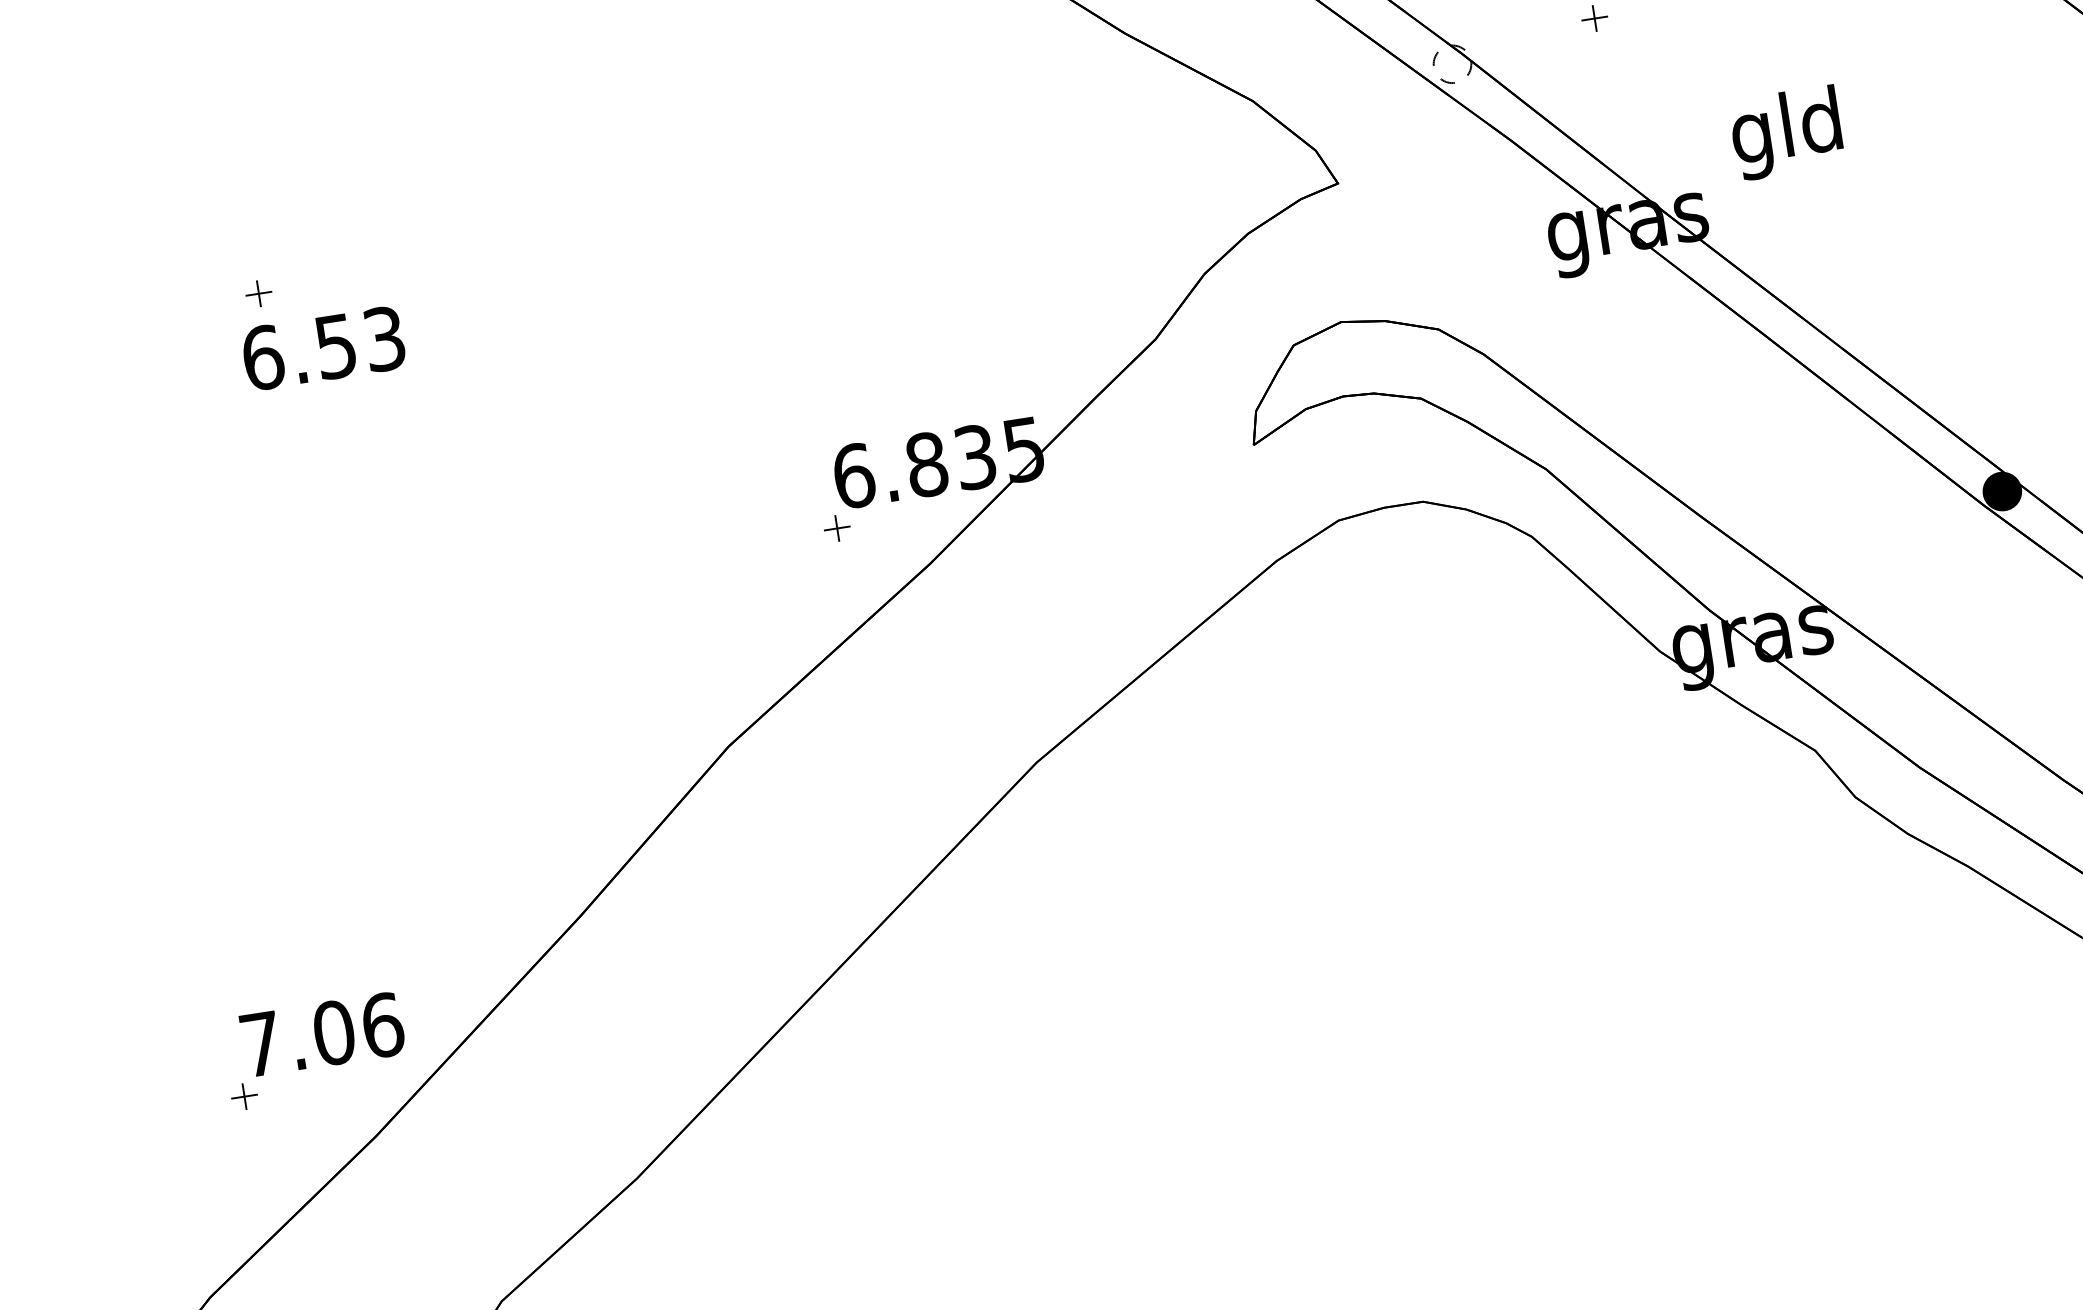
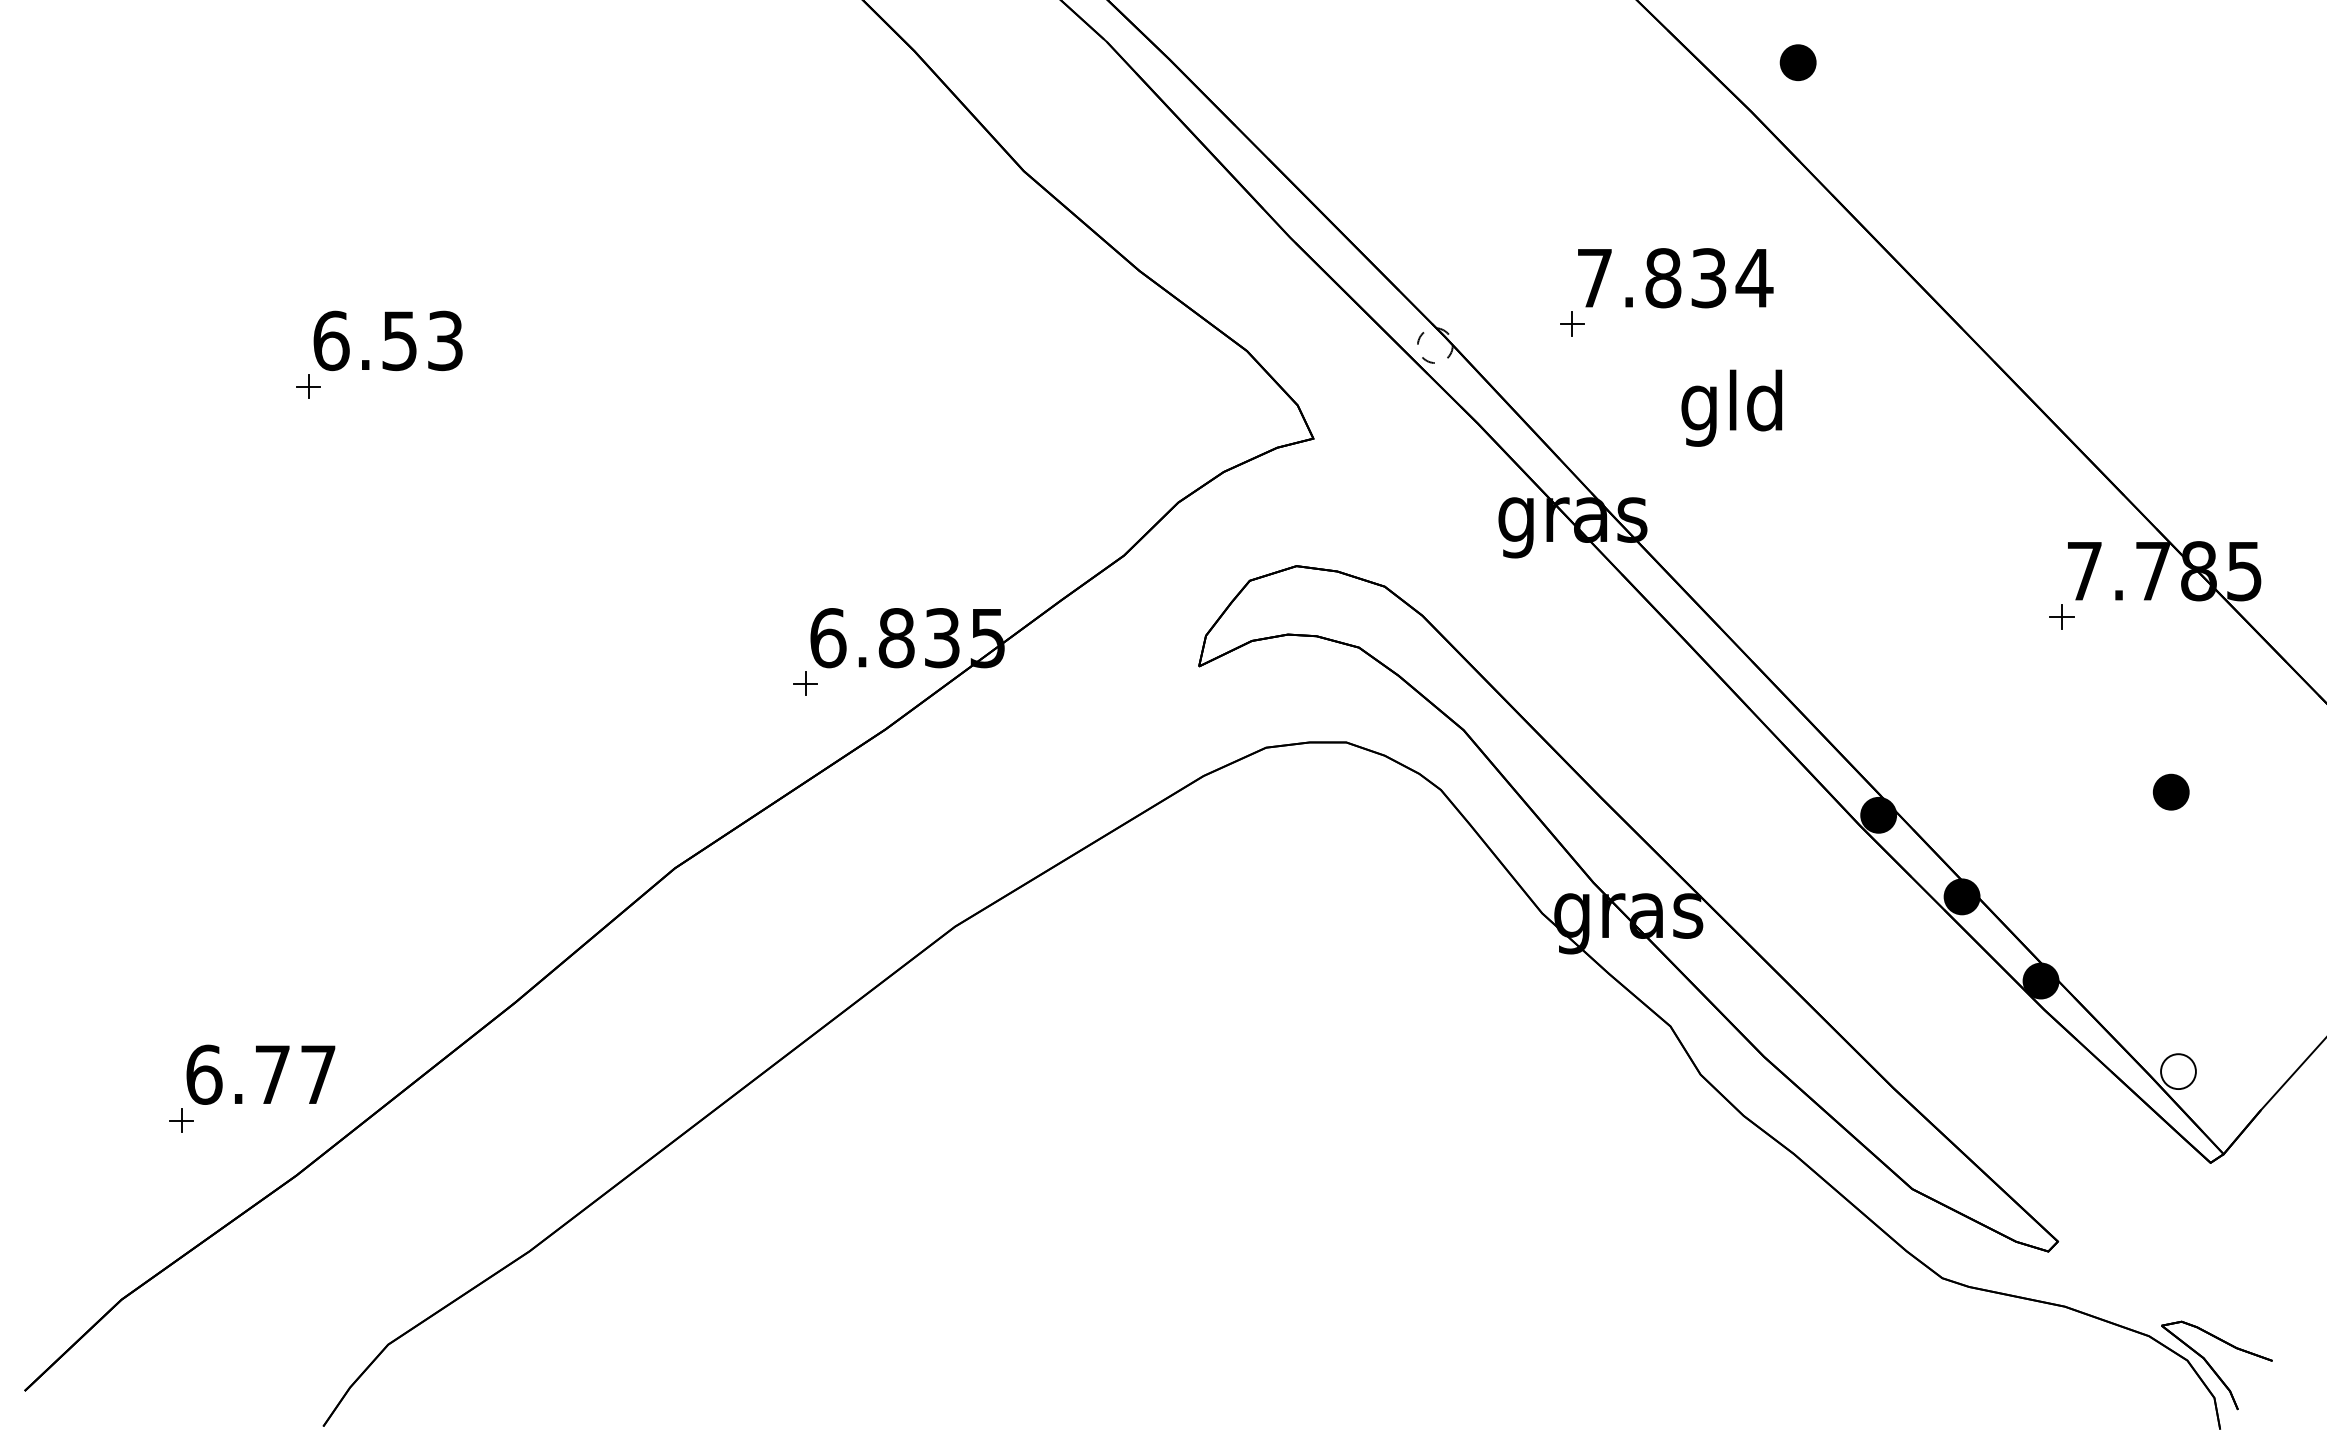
text: (1786, 132) -> (1731, 407), moved
text: (322, 348) -> (387, 340), moved
text: (322, 1034) -> (261, 1074), 7.06 -> 6.77

